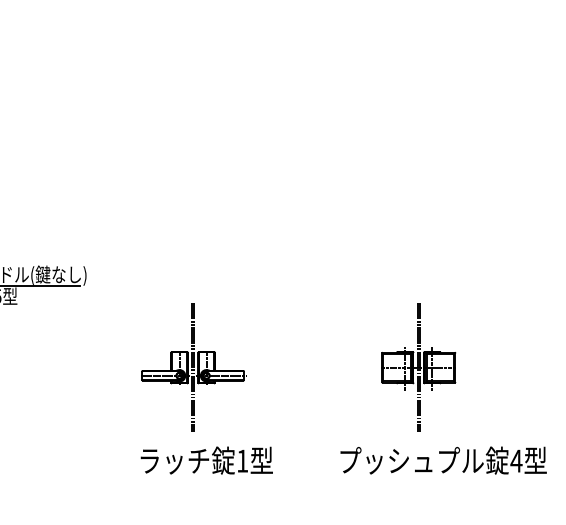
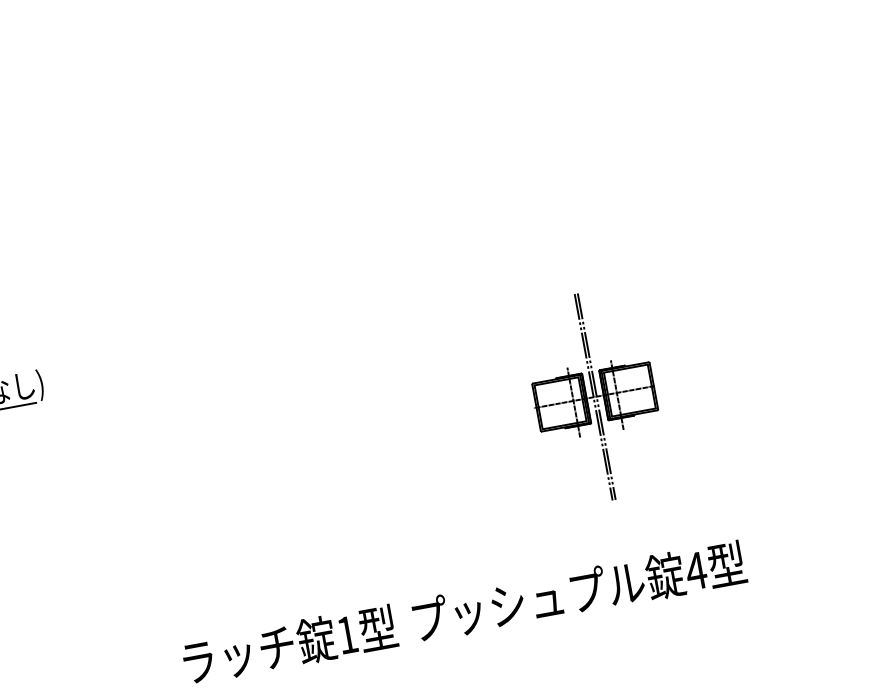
part: (193, 367) -> (241, 499), removed
part: (418, 367) -> (594, 396), moved
text: (443, 460) -> (579, 591), moved

